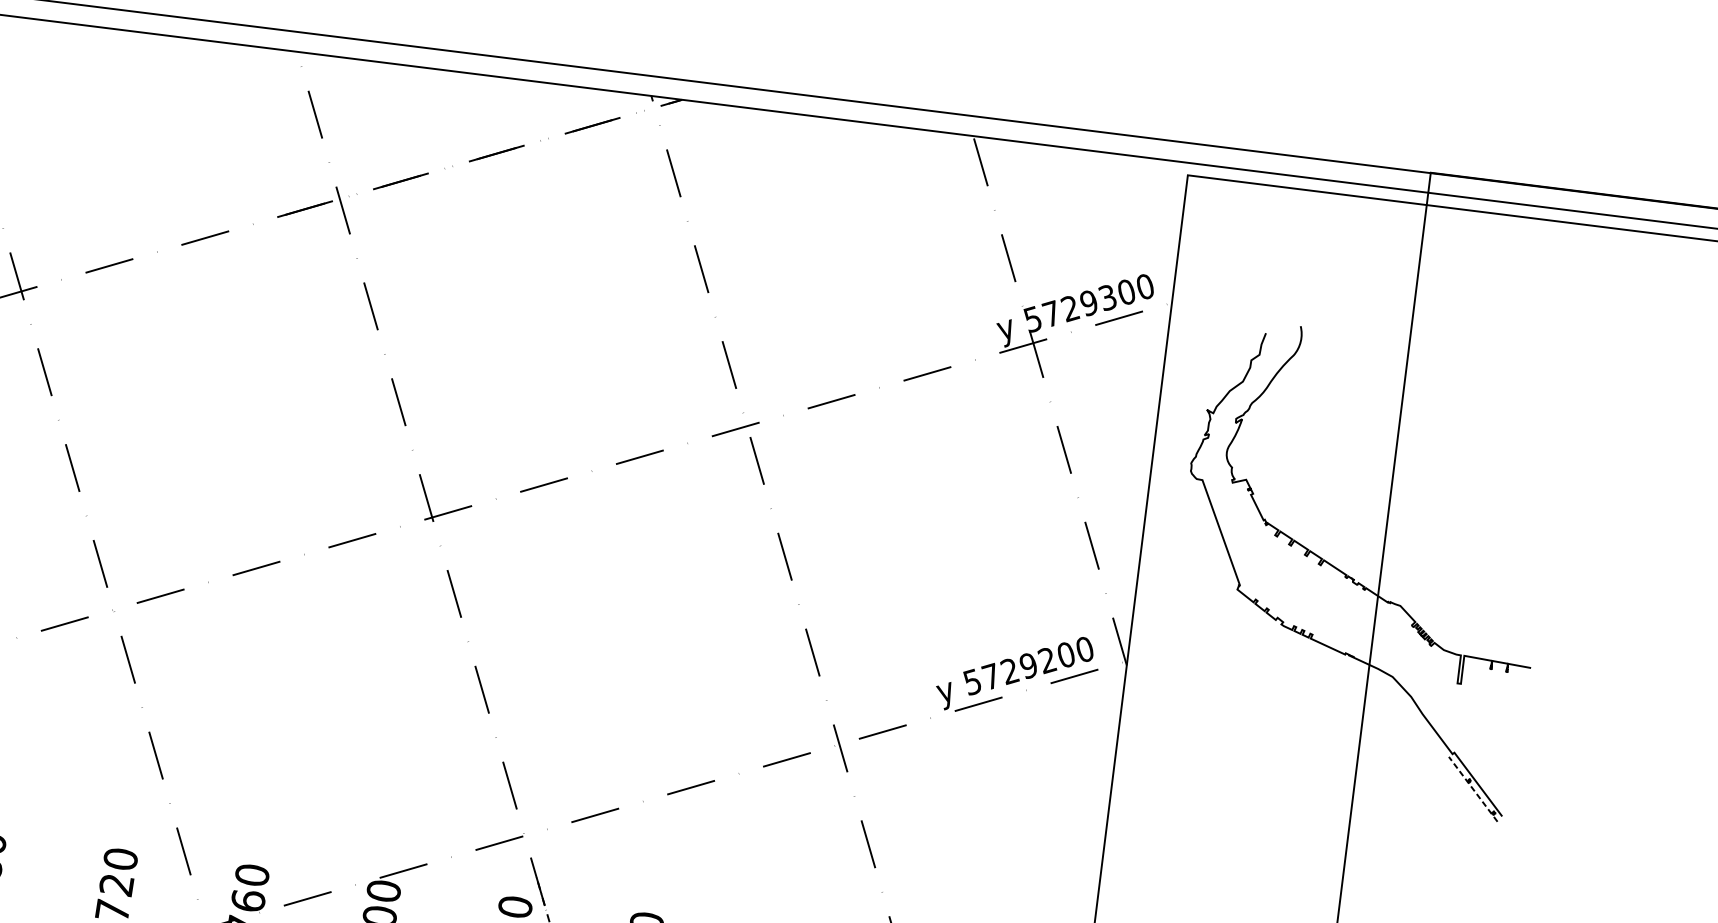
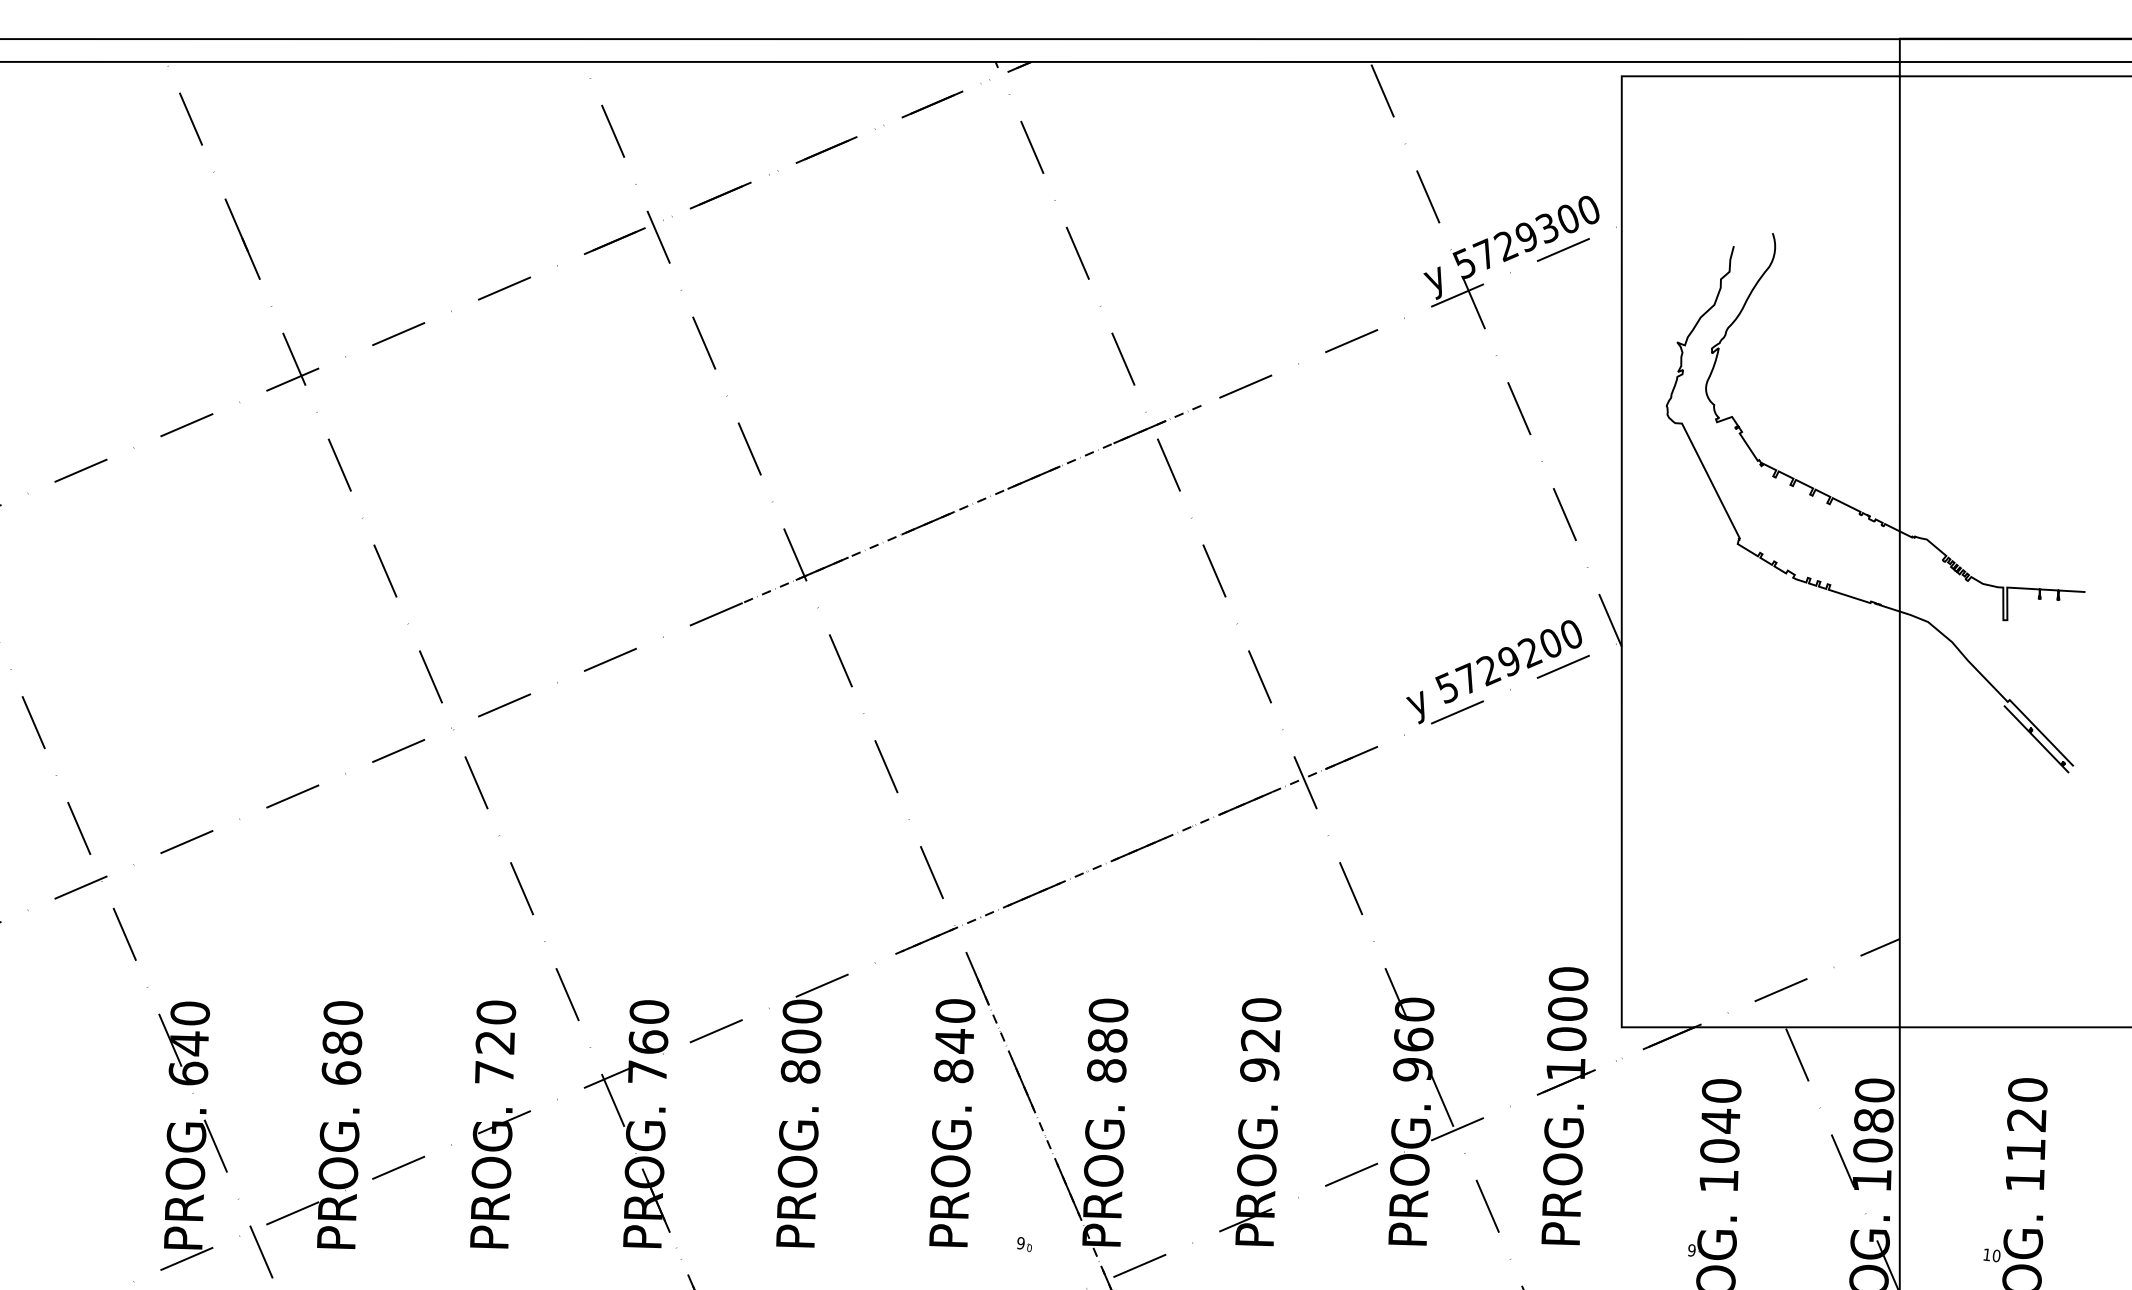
line: (584, 472) -> (972, 503), added
line: (1473, 789) -> (2036, 739), dashed -> solid
line: (677, 791) -> (1124, 855), added

